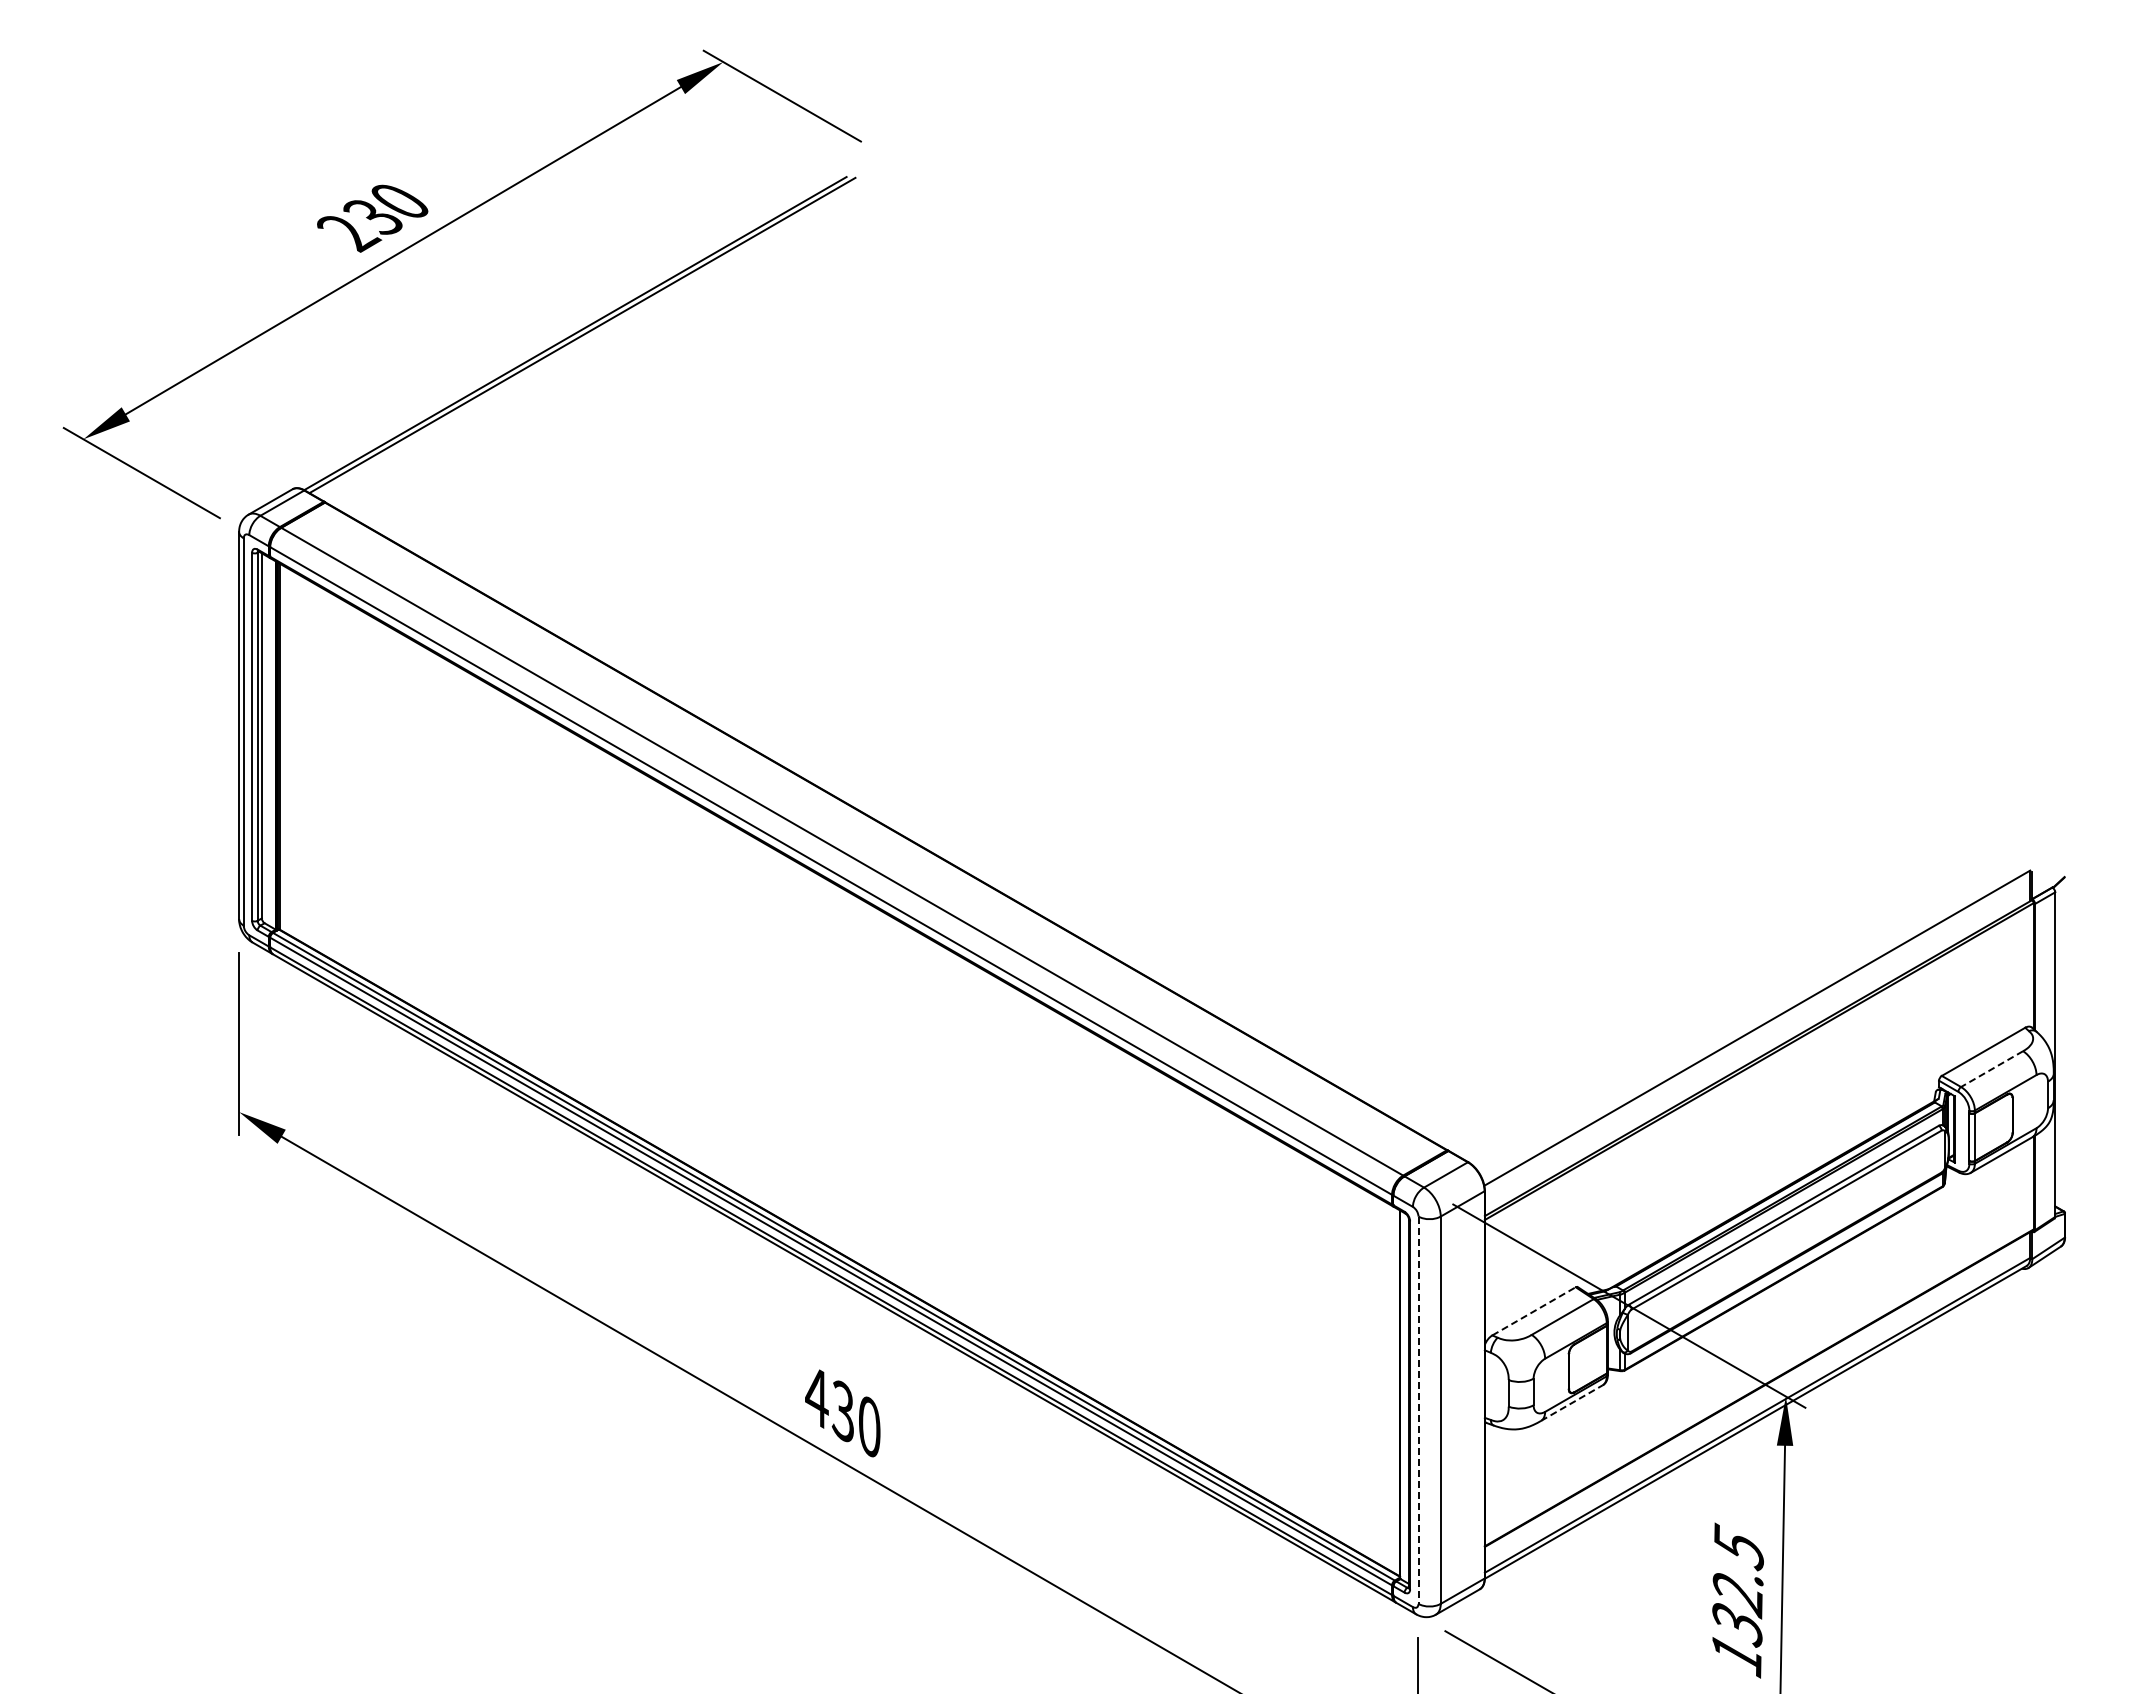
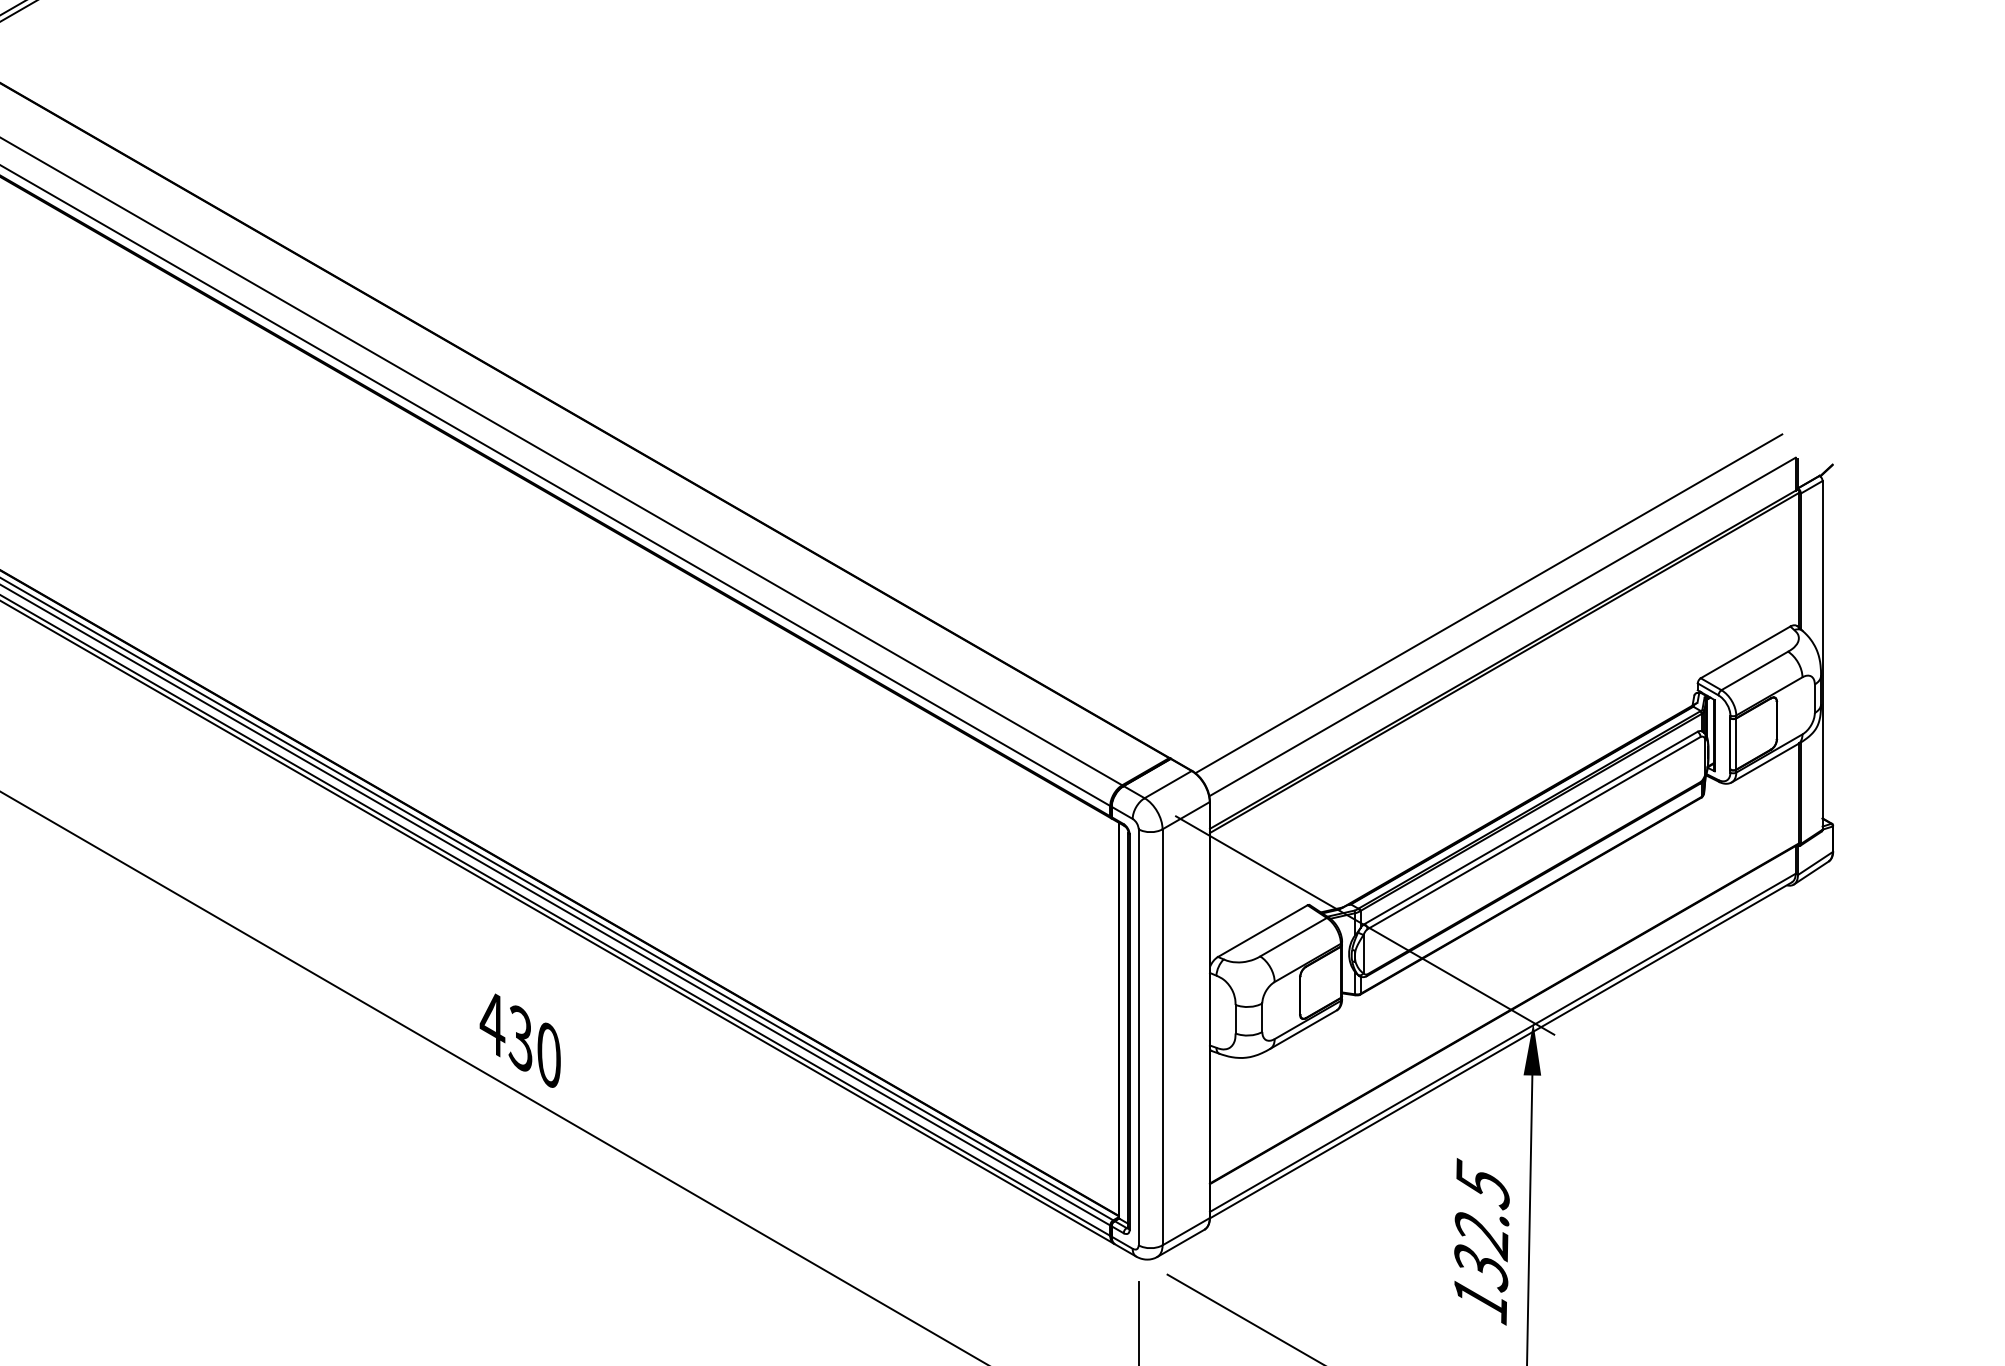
line: (1744, 1006) -> (1488, 603), added
line: (1992, 1069) -> (1755, 671), dashed -> solid
line: (1534, 1311) -> (1263, 931), dashed -> solid
line: (1571, 1403) -> (1303, 1030), dashed -> solid
line: (1418, 1410) -> (1138, 1037), dashed -> solid

